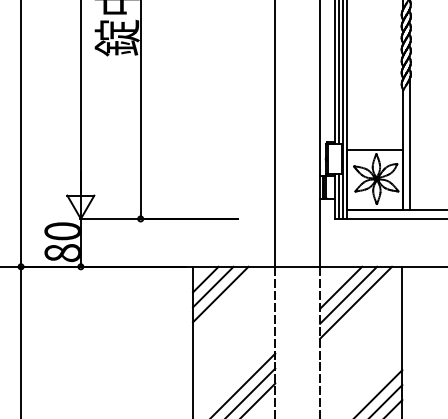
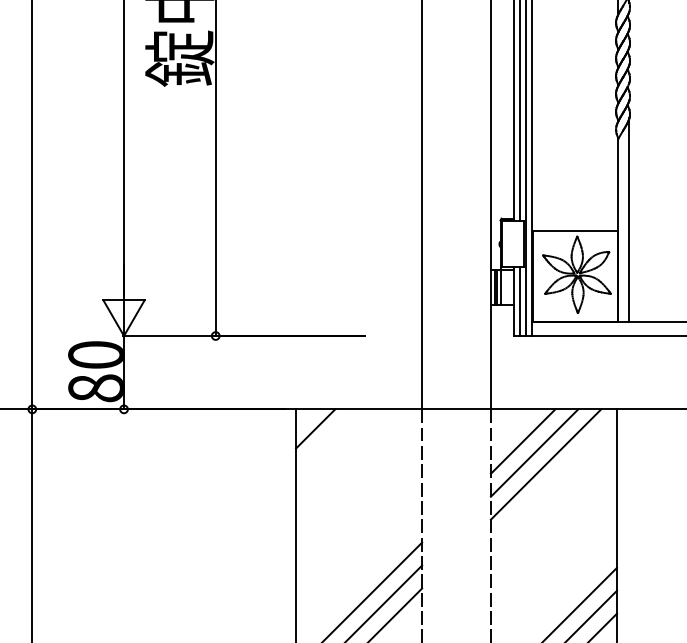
line: (213, 286) -> (327, 439), removed
line: (220, 294) -> (338, 451), removed

